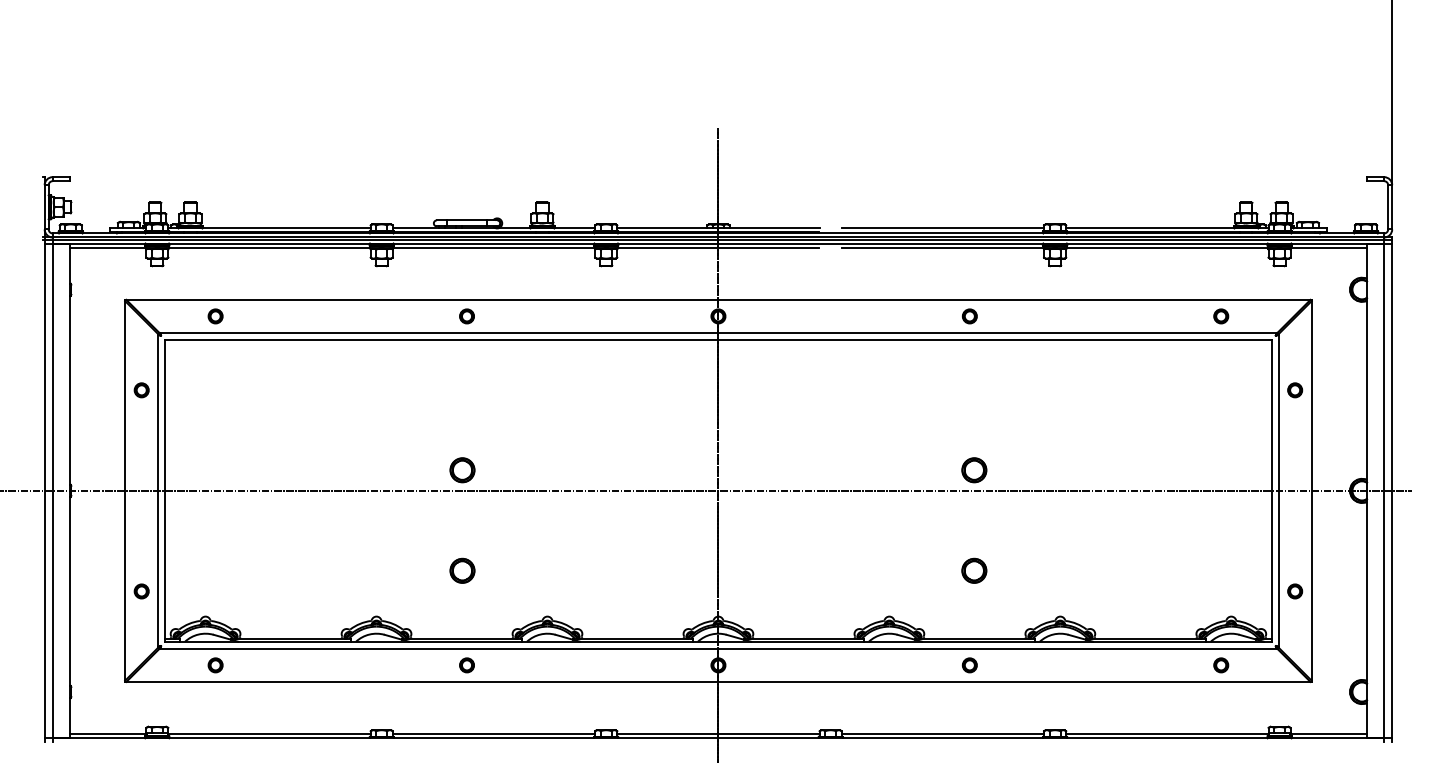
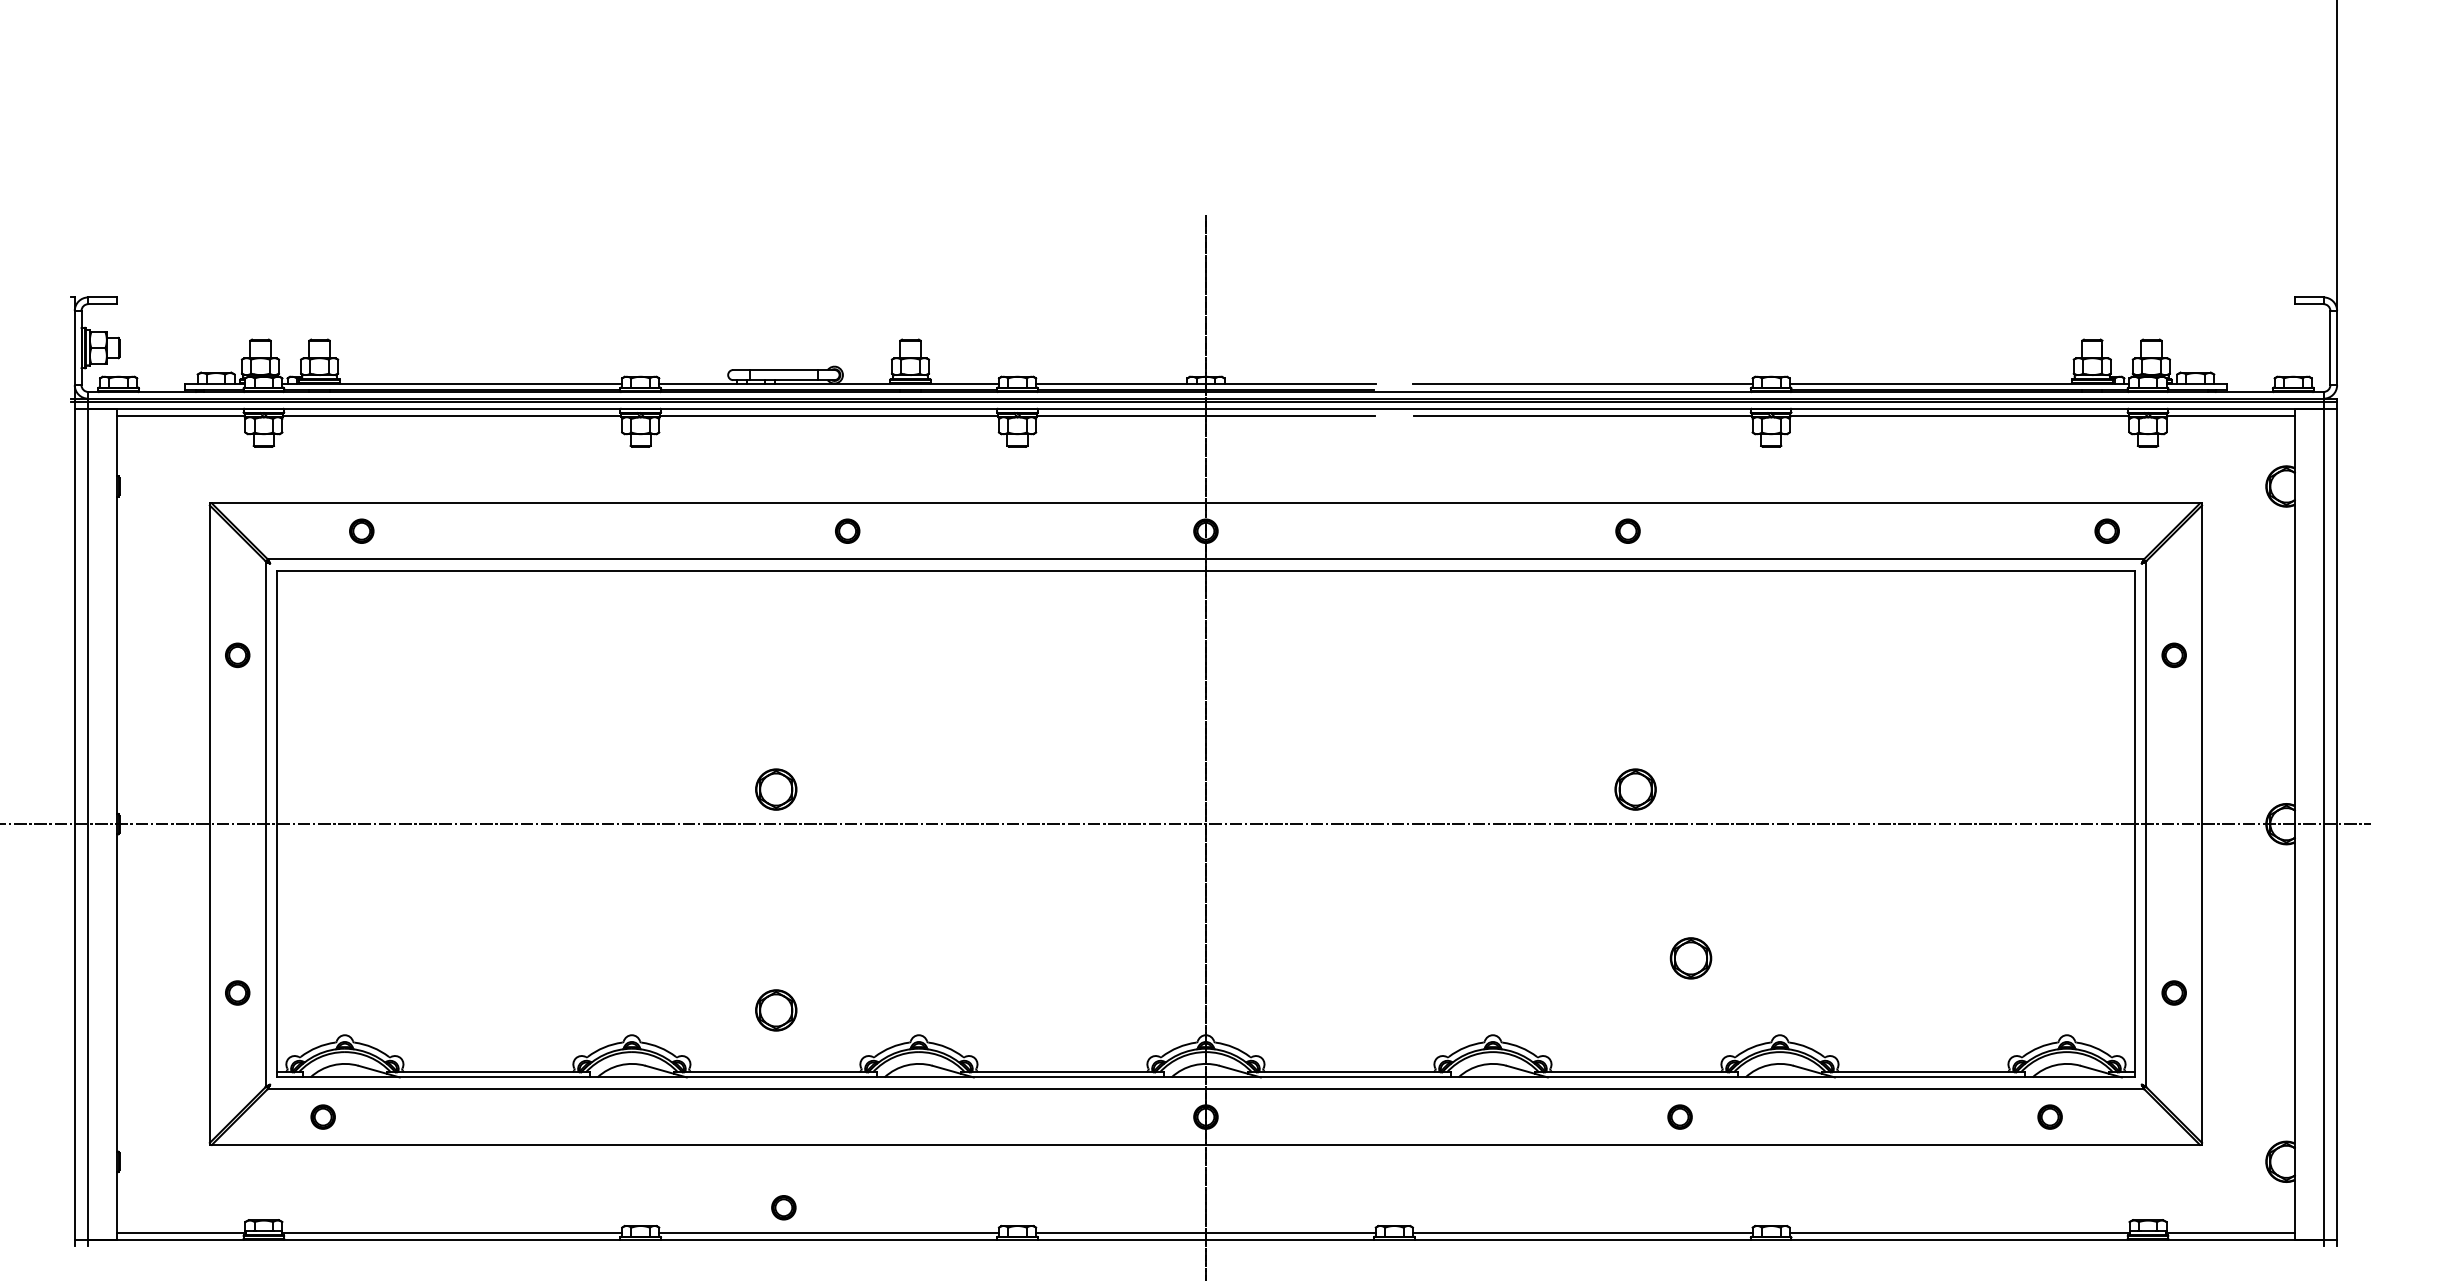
part: (466, 316) -> (846, 531), moved
part: (1221, 316) -> (2107, 531), moved
part: (462, 570) -> (776, 1009), moved
part: (974, 570) -> (1691, 957), moved
part: (215, 665) -> (322, 1117), moved
part: (466, 665) -> (782, 1207), moved
part: (969, 665) -> (1679, 1117), moved

